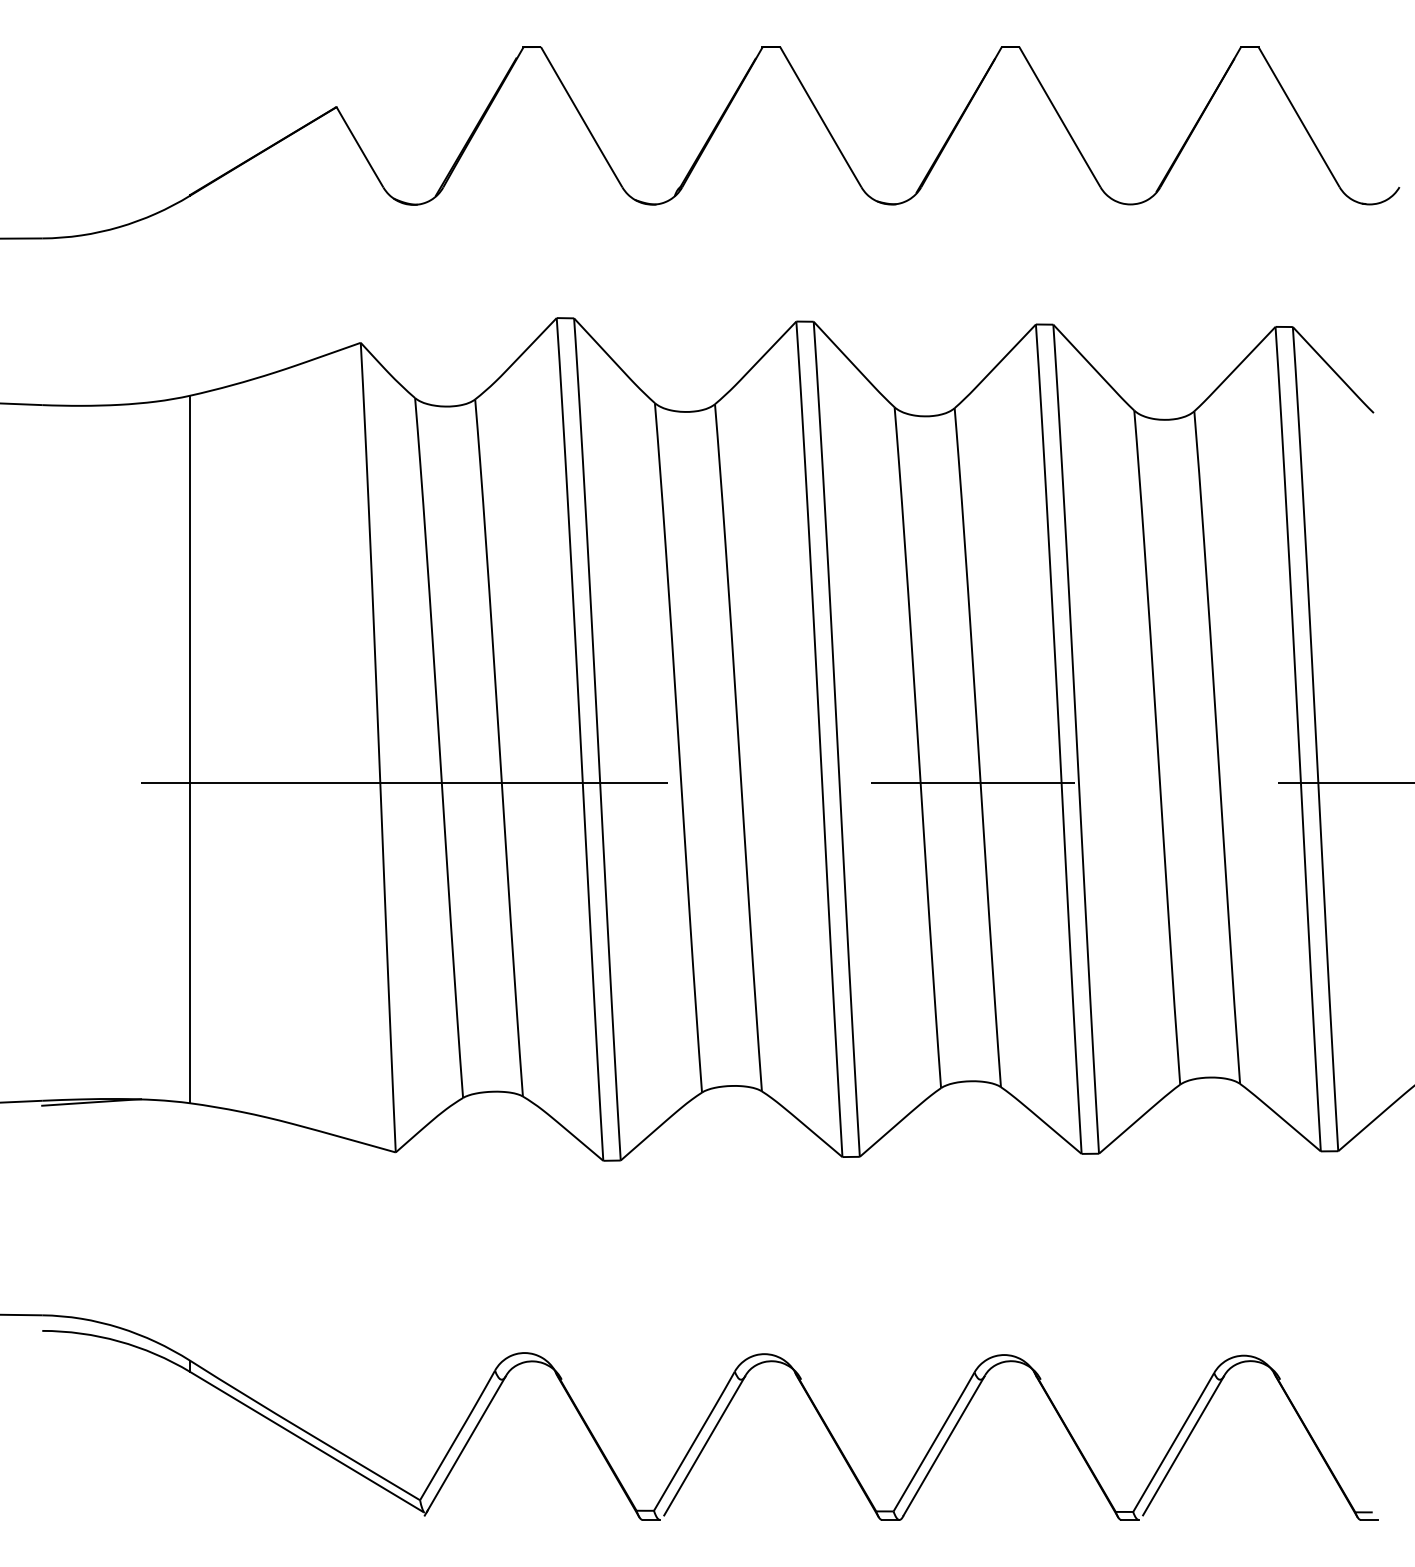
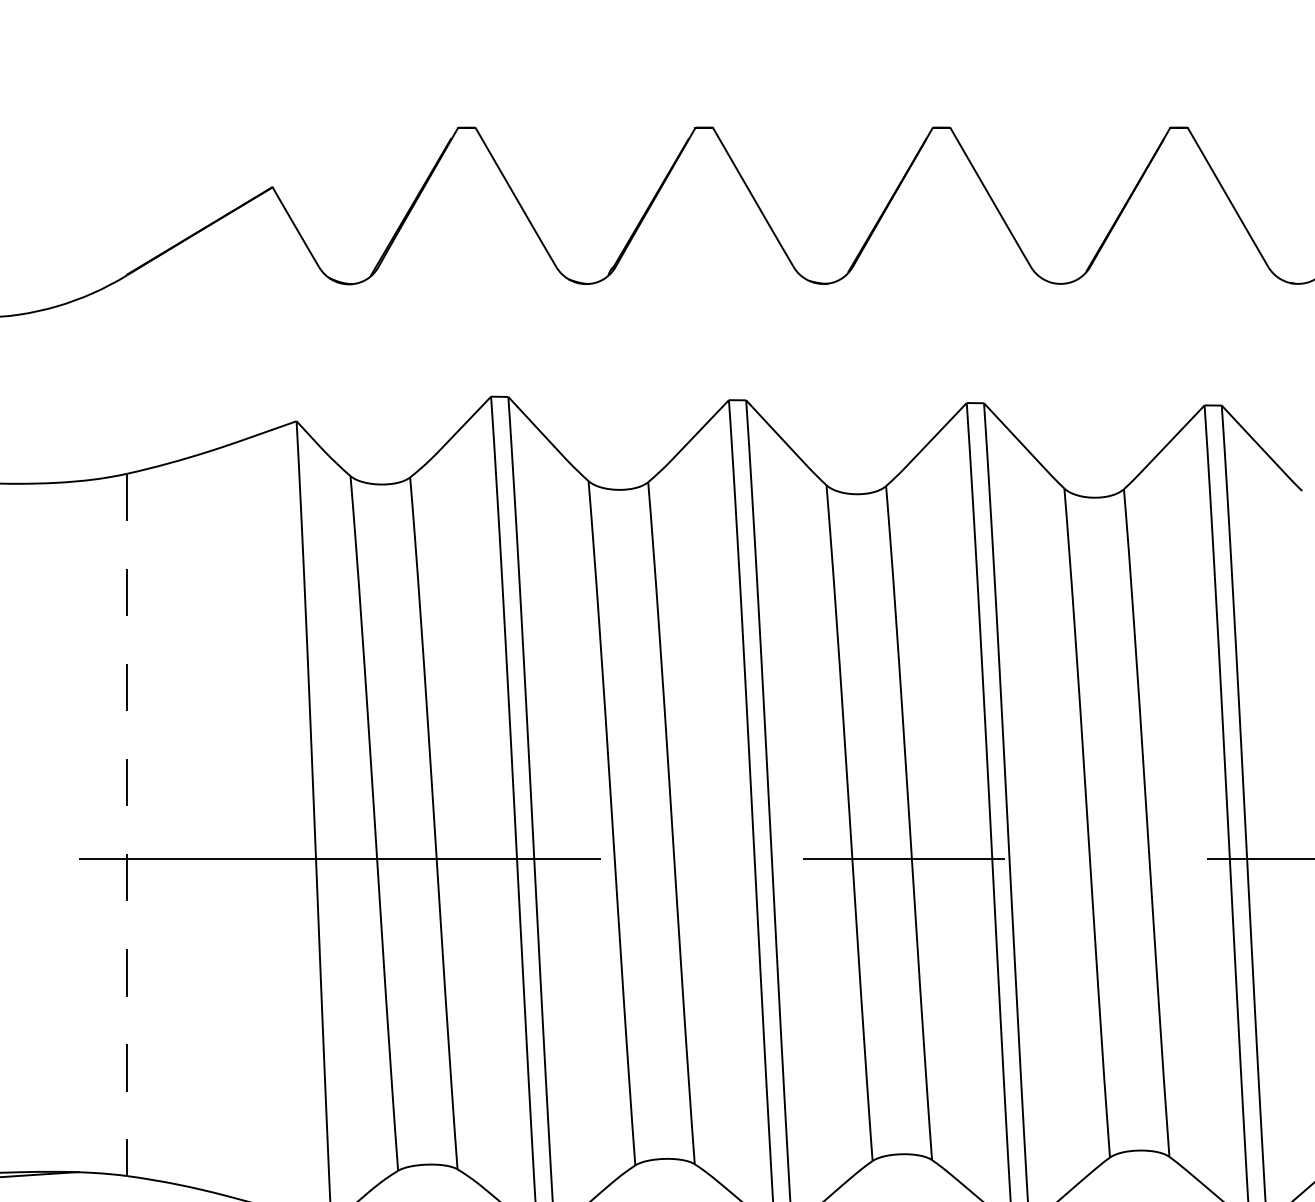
line: (190, 749) -> (127, 824), solid -> dashed

